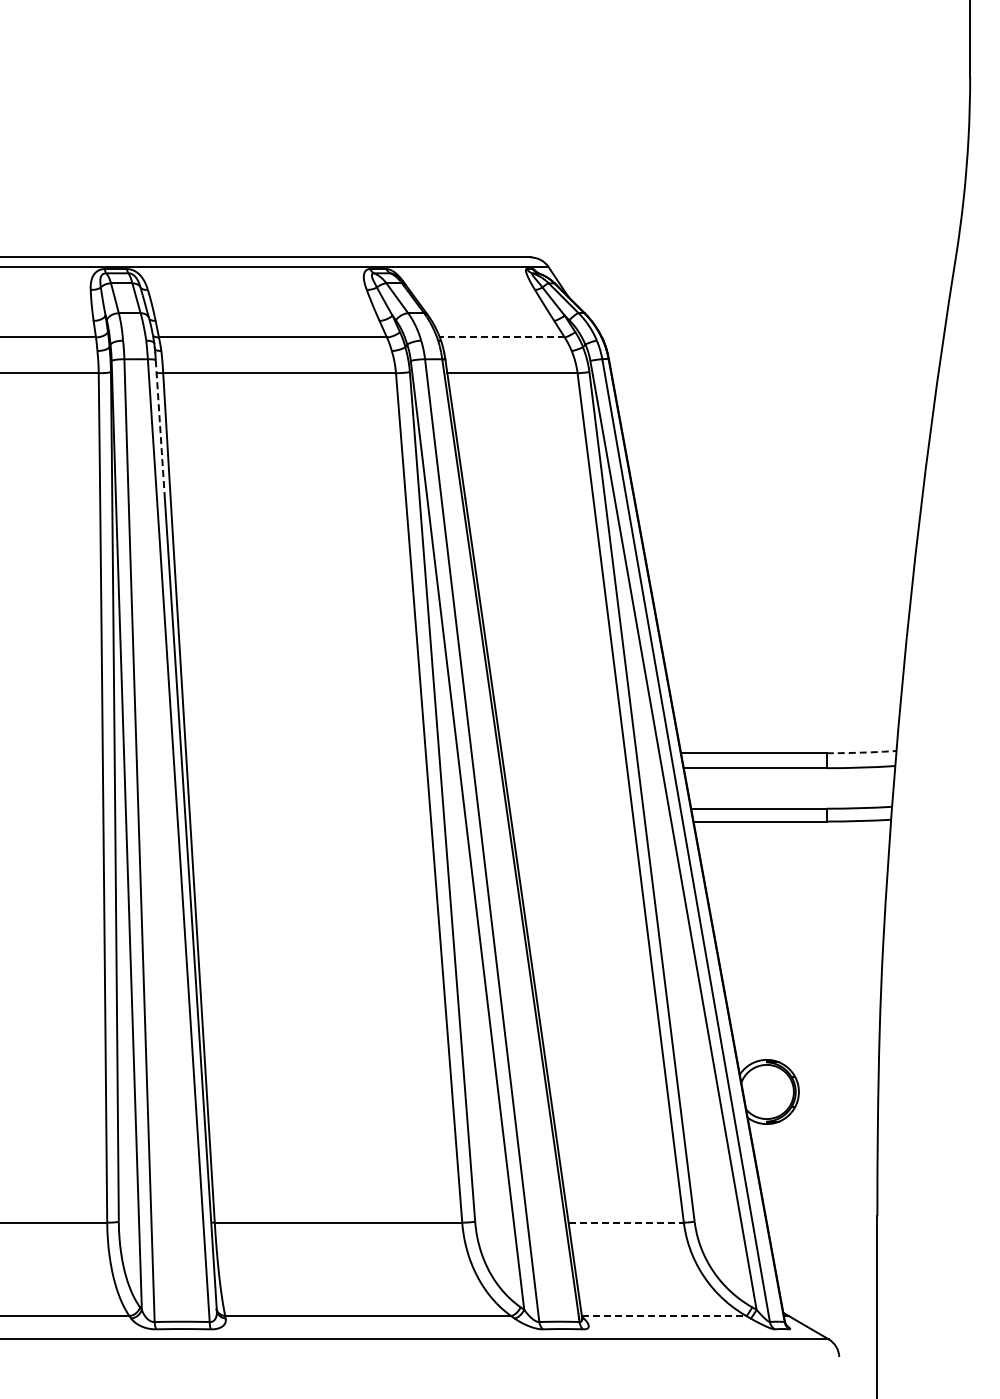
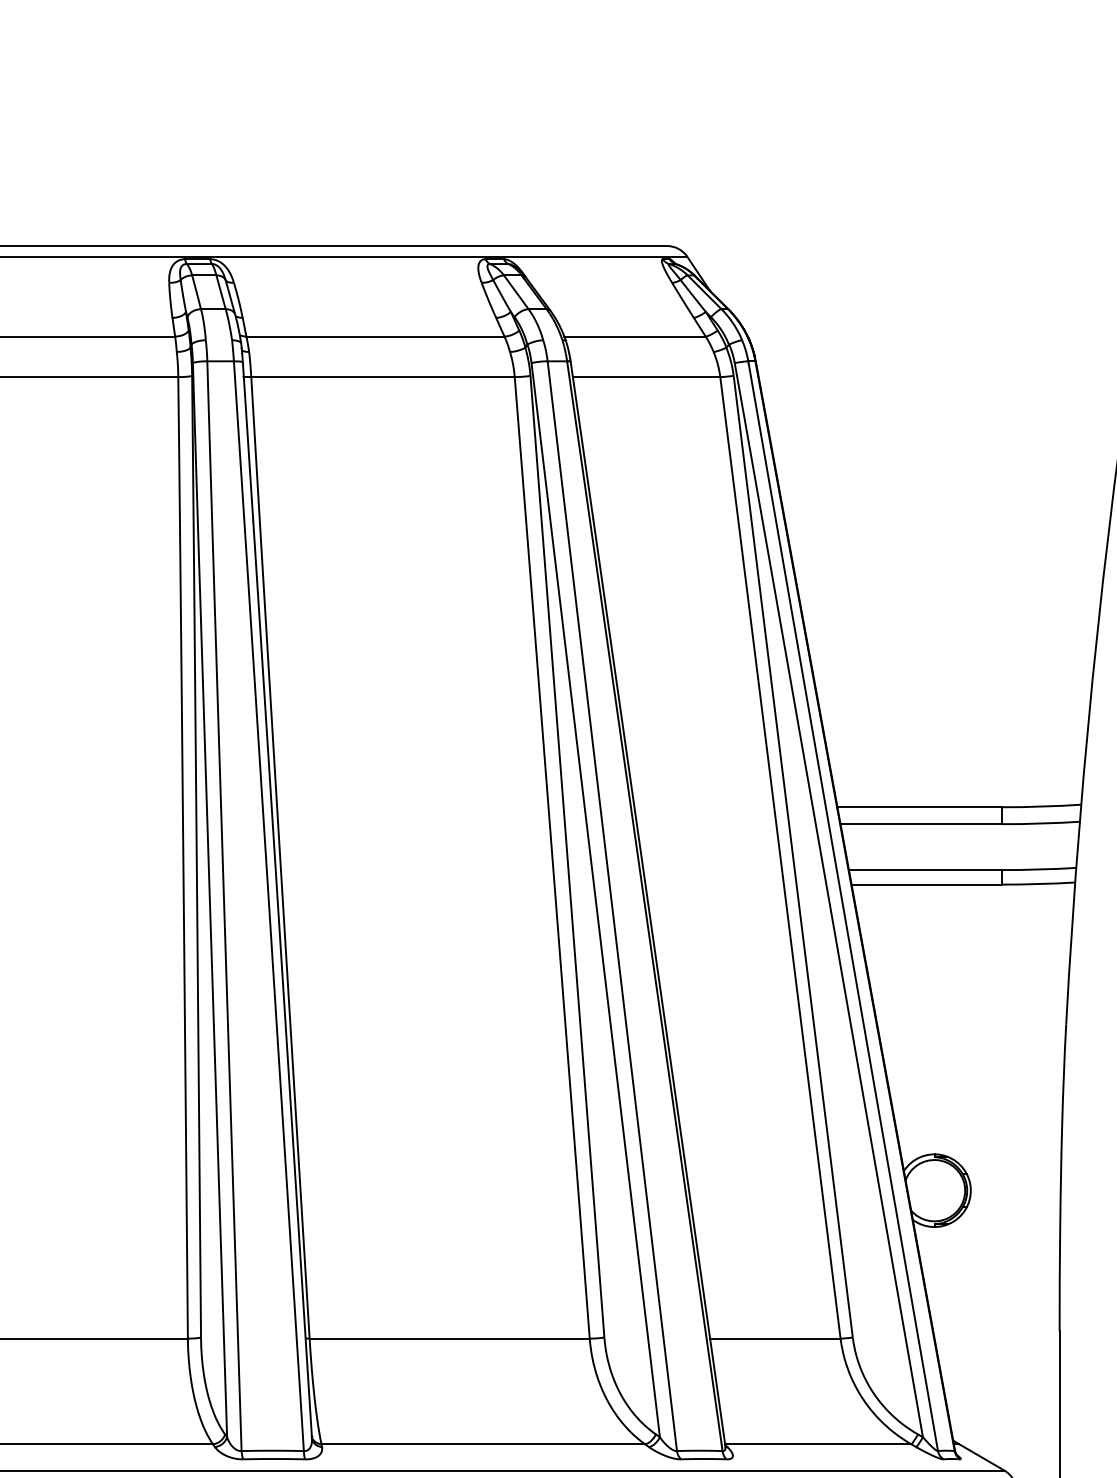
line: (501, 337) -> (634, 336), dashed -> solid
line: (160, 429) -> (248, 440), dashed -> solid
arc: (861, 752) -> (1041, 806), dashed -> solid
line: (626, 1222) -> (775, 1338), dashed -> solid
line: (664, 1316) -> (818, 1444), dashed -> solid

